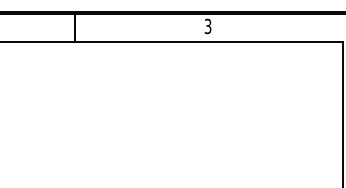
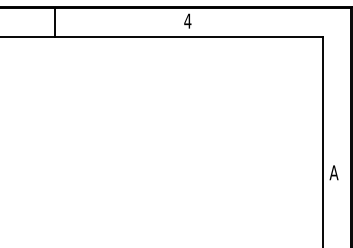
text: (207, 25) -> (187, 20), 3 -> 4

